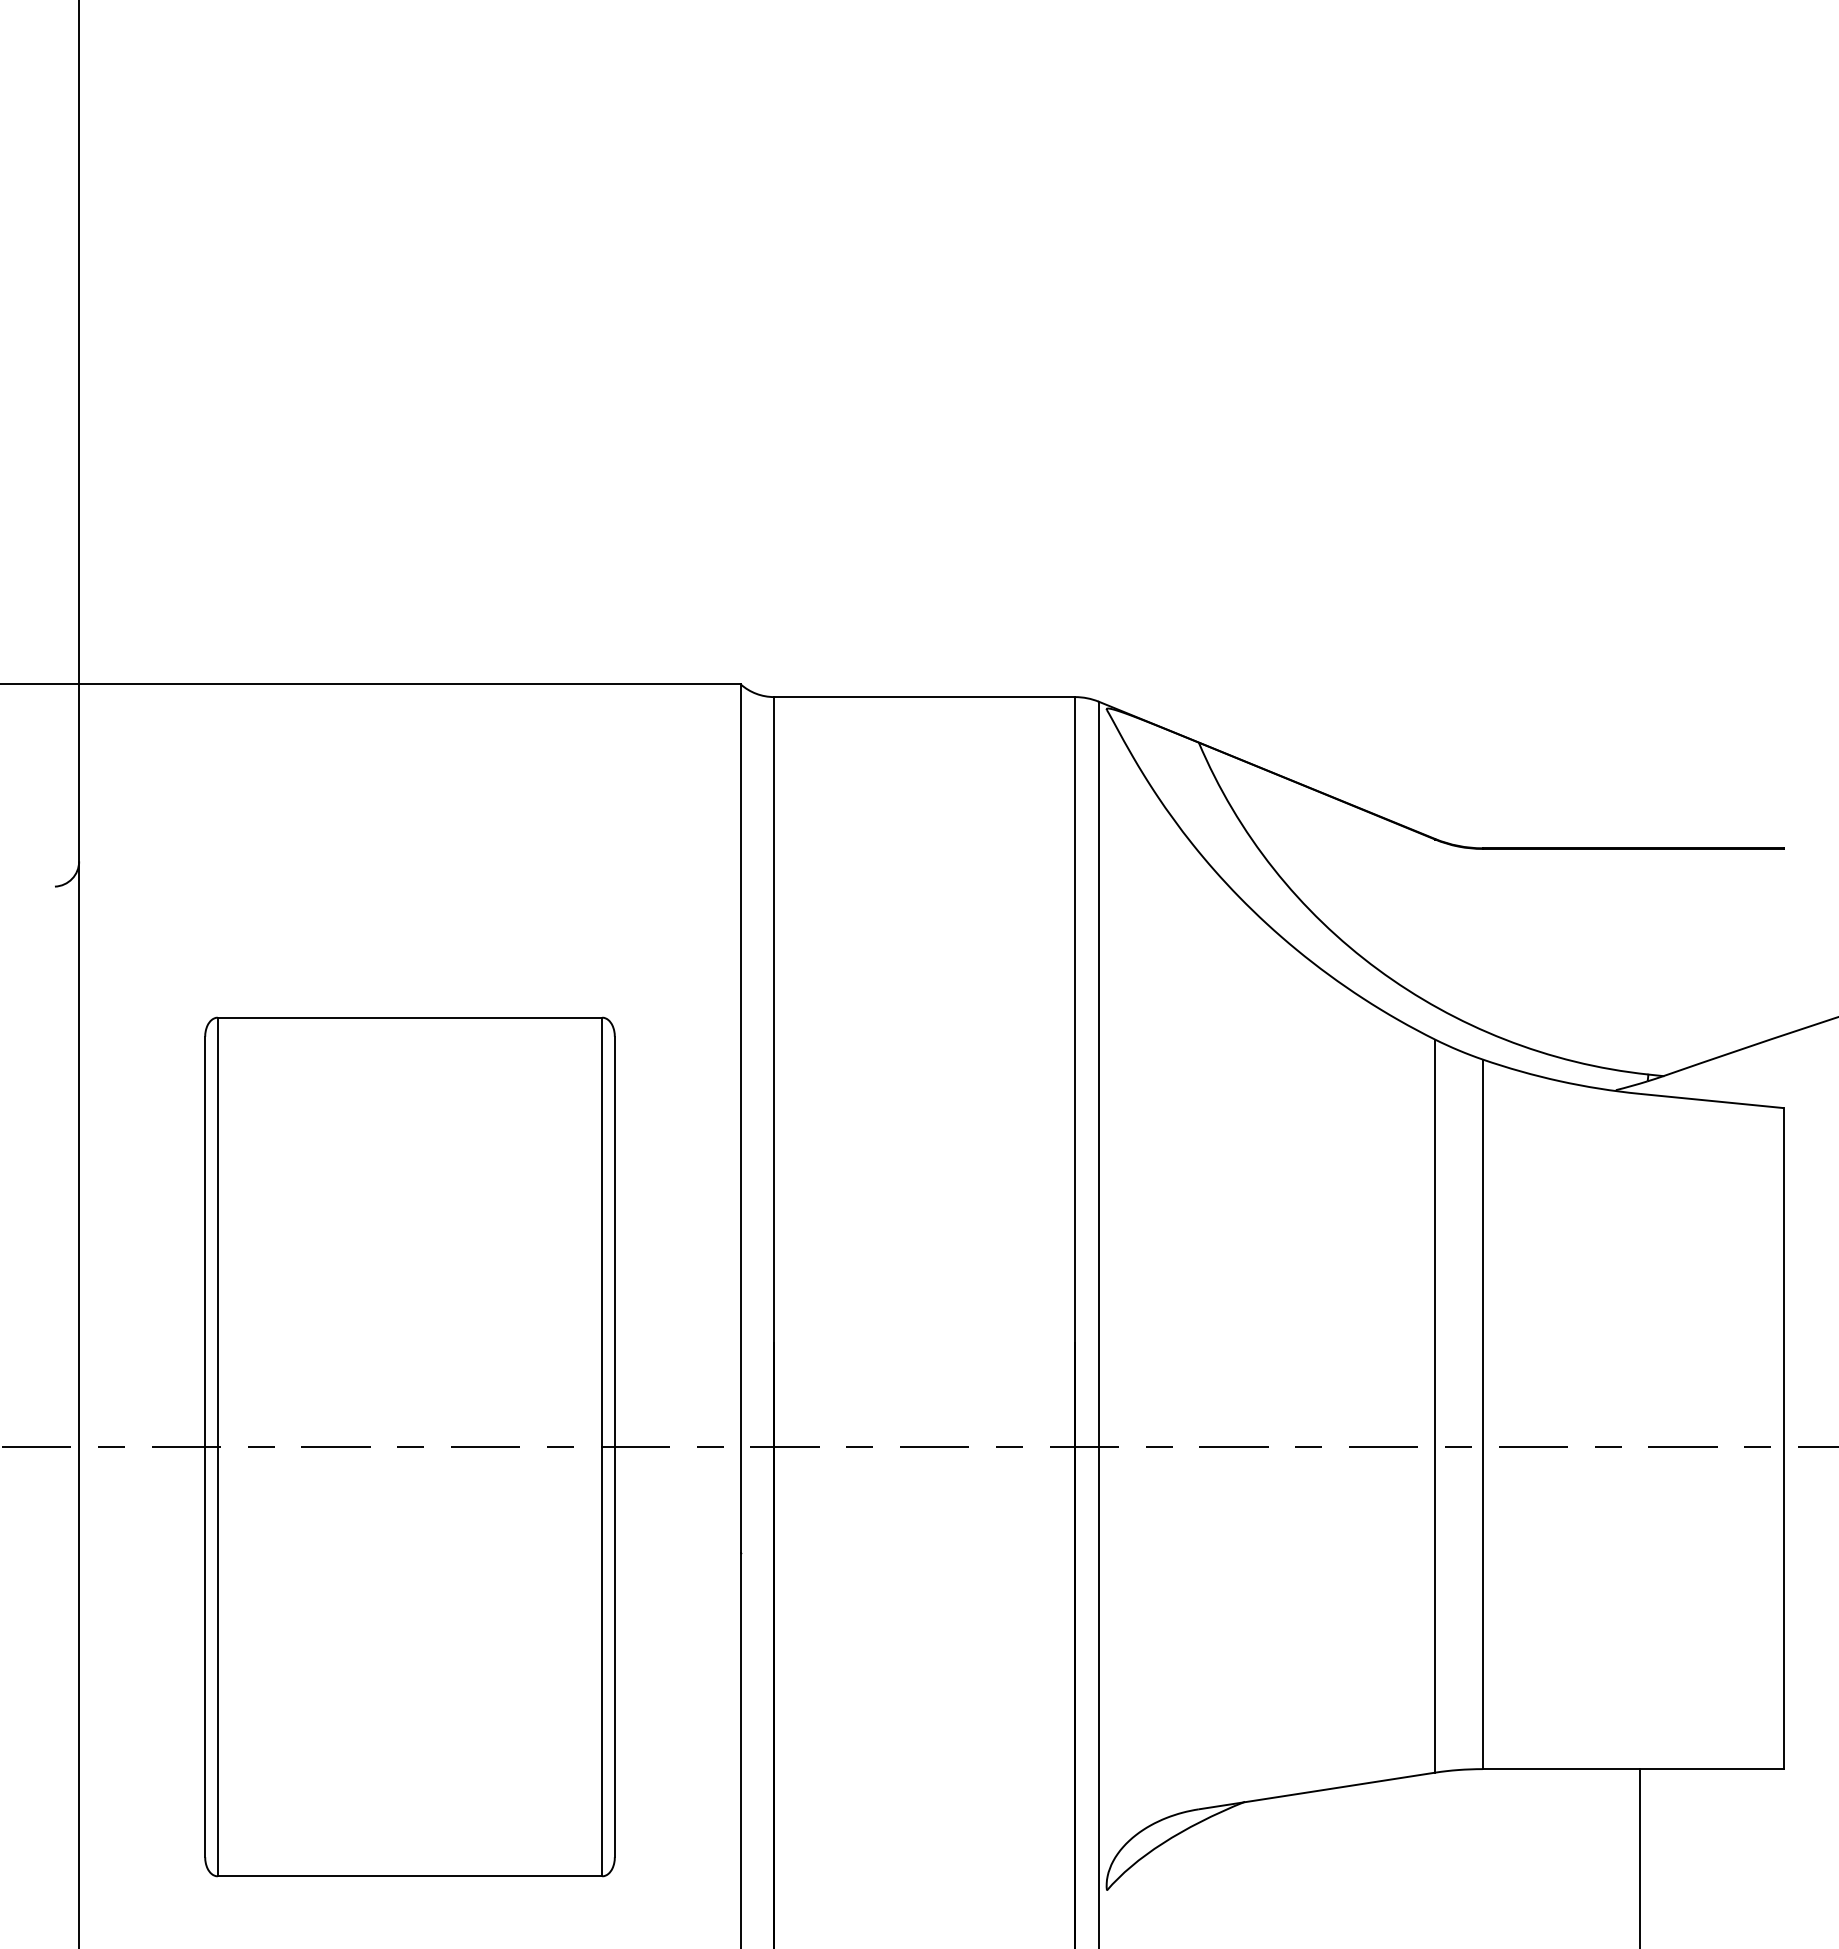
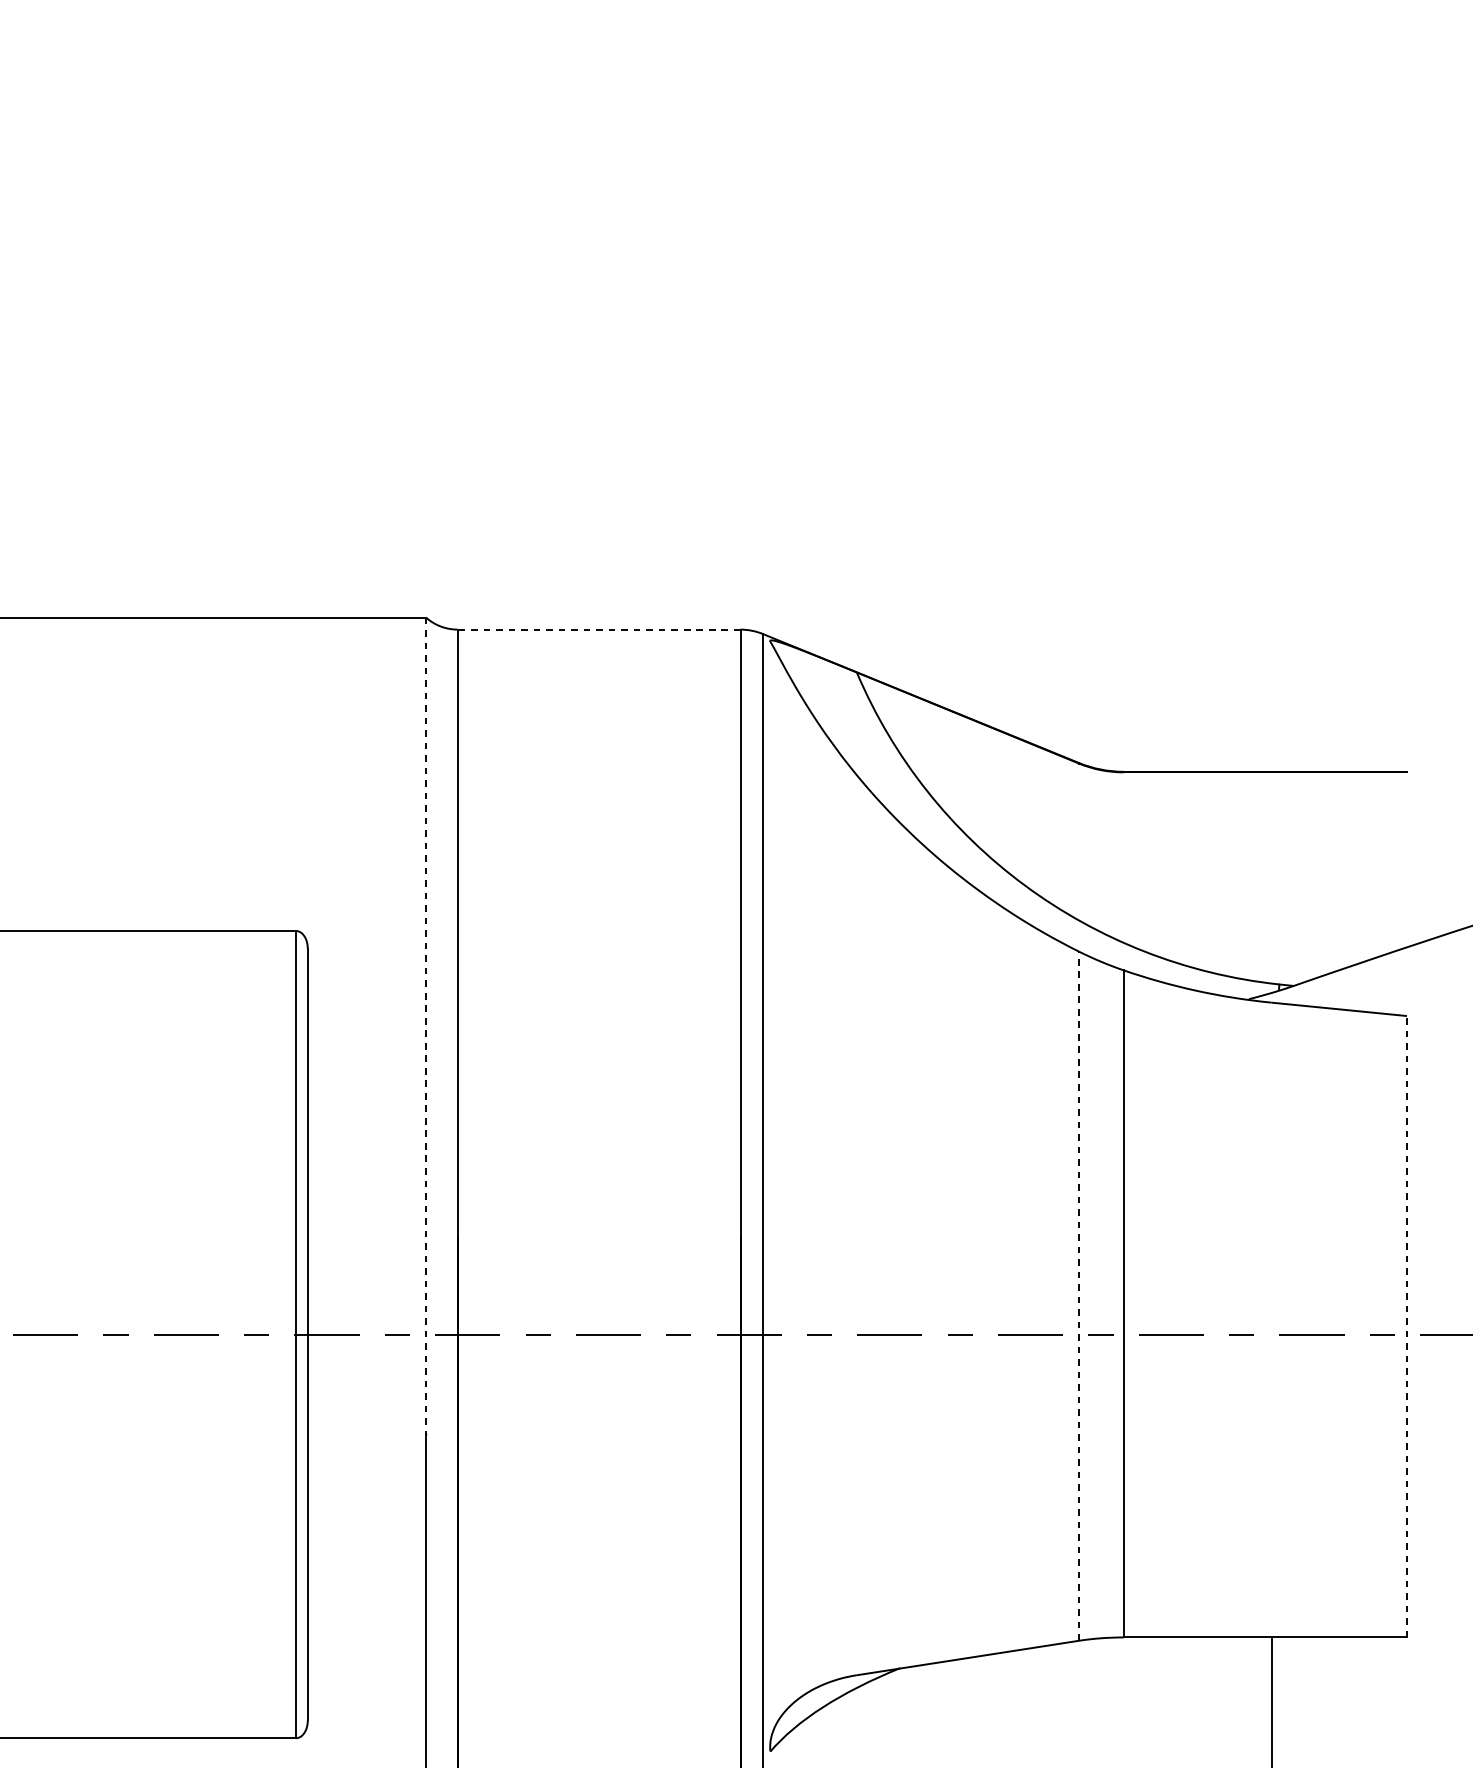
line: (924, 697) -> (598, 630), solid -> dashed
line: (740, 1119) -> (425, 1026), solid -> dashed
line: (1435, 1406) -> (1079, 1296), solid -> dashed
line: (1784, 1438) -> (1407, 1326), solid -> dashed

